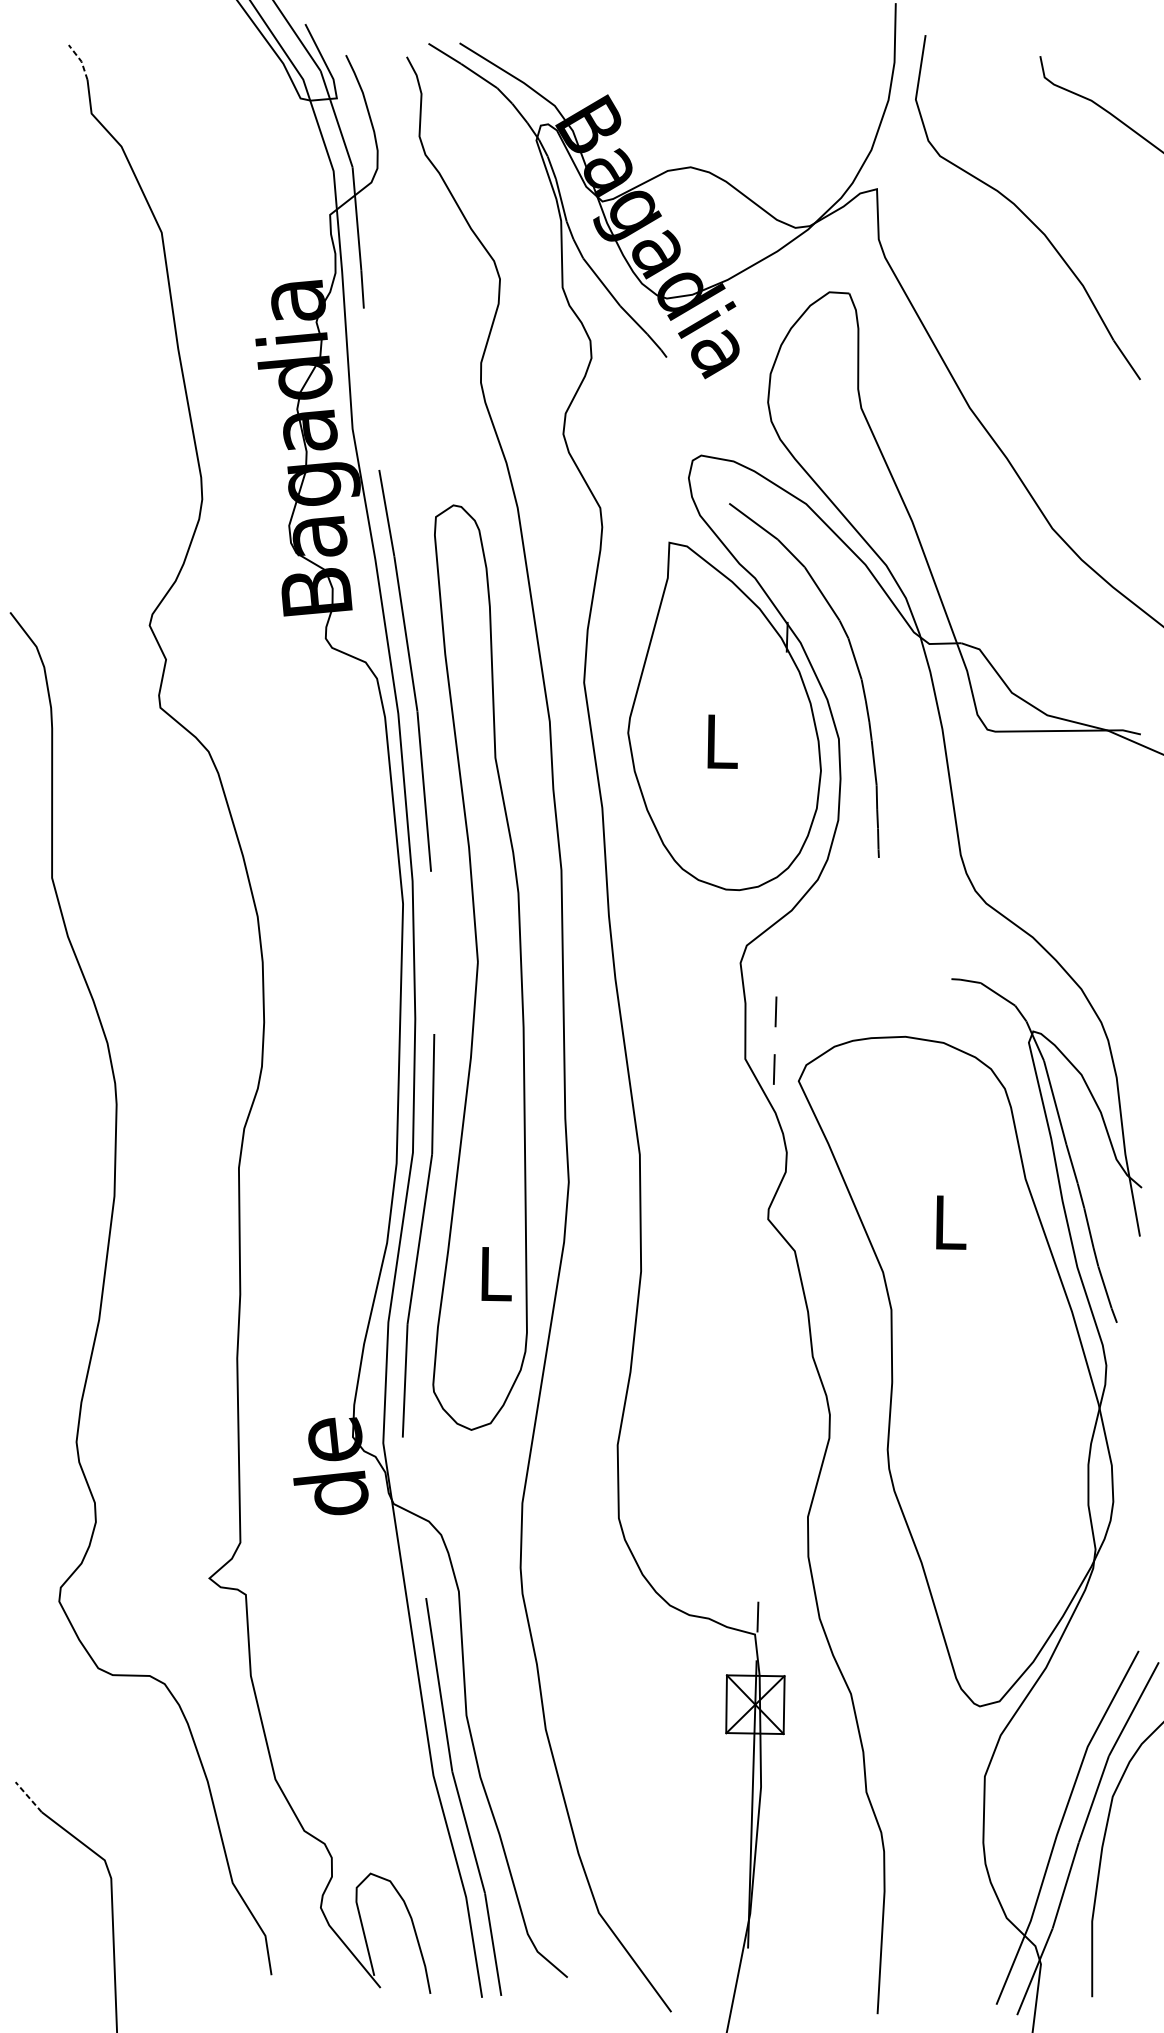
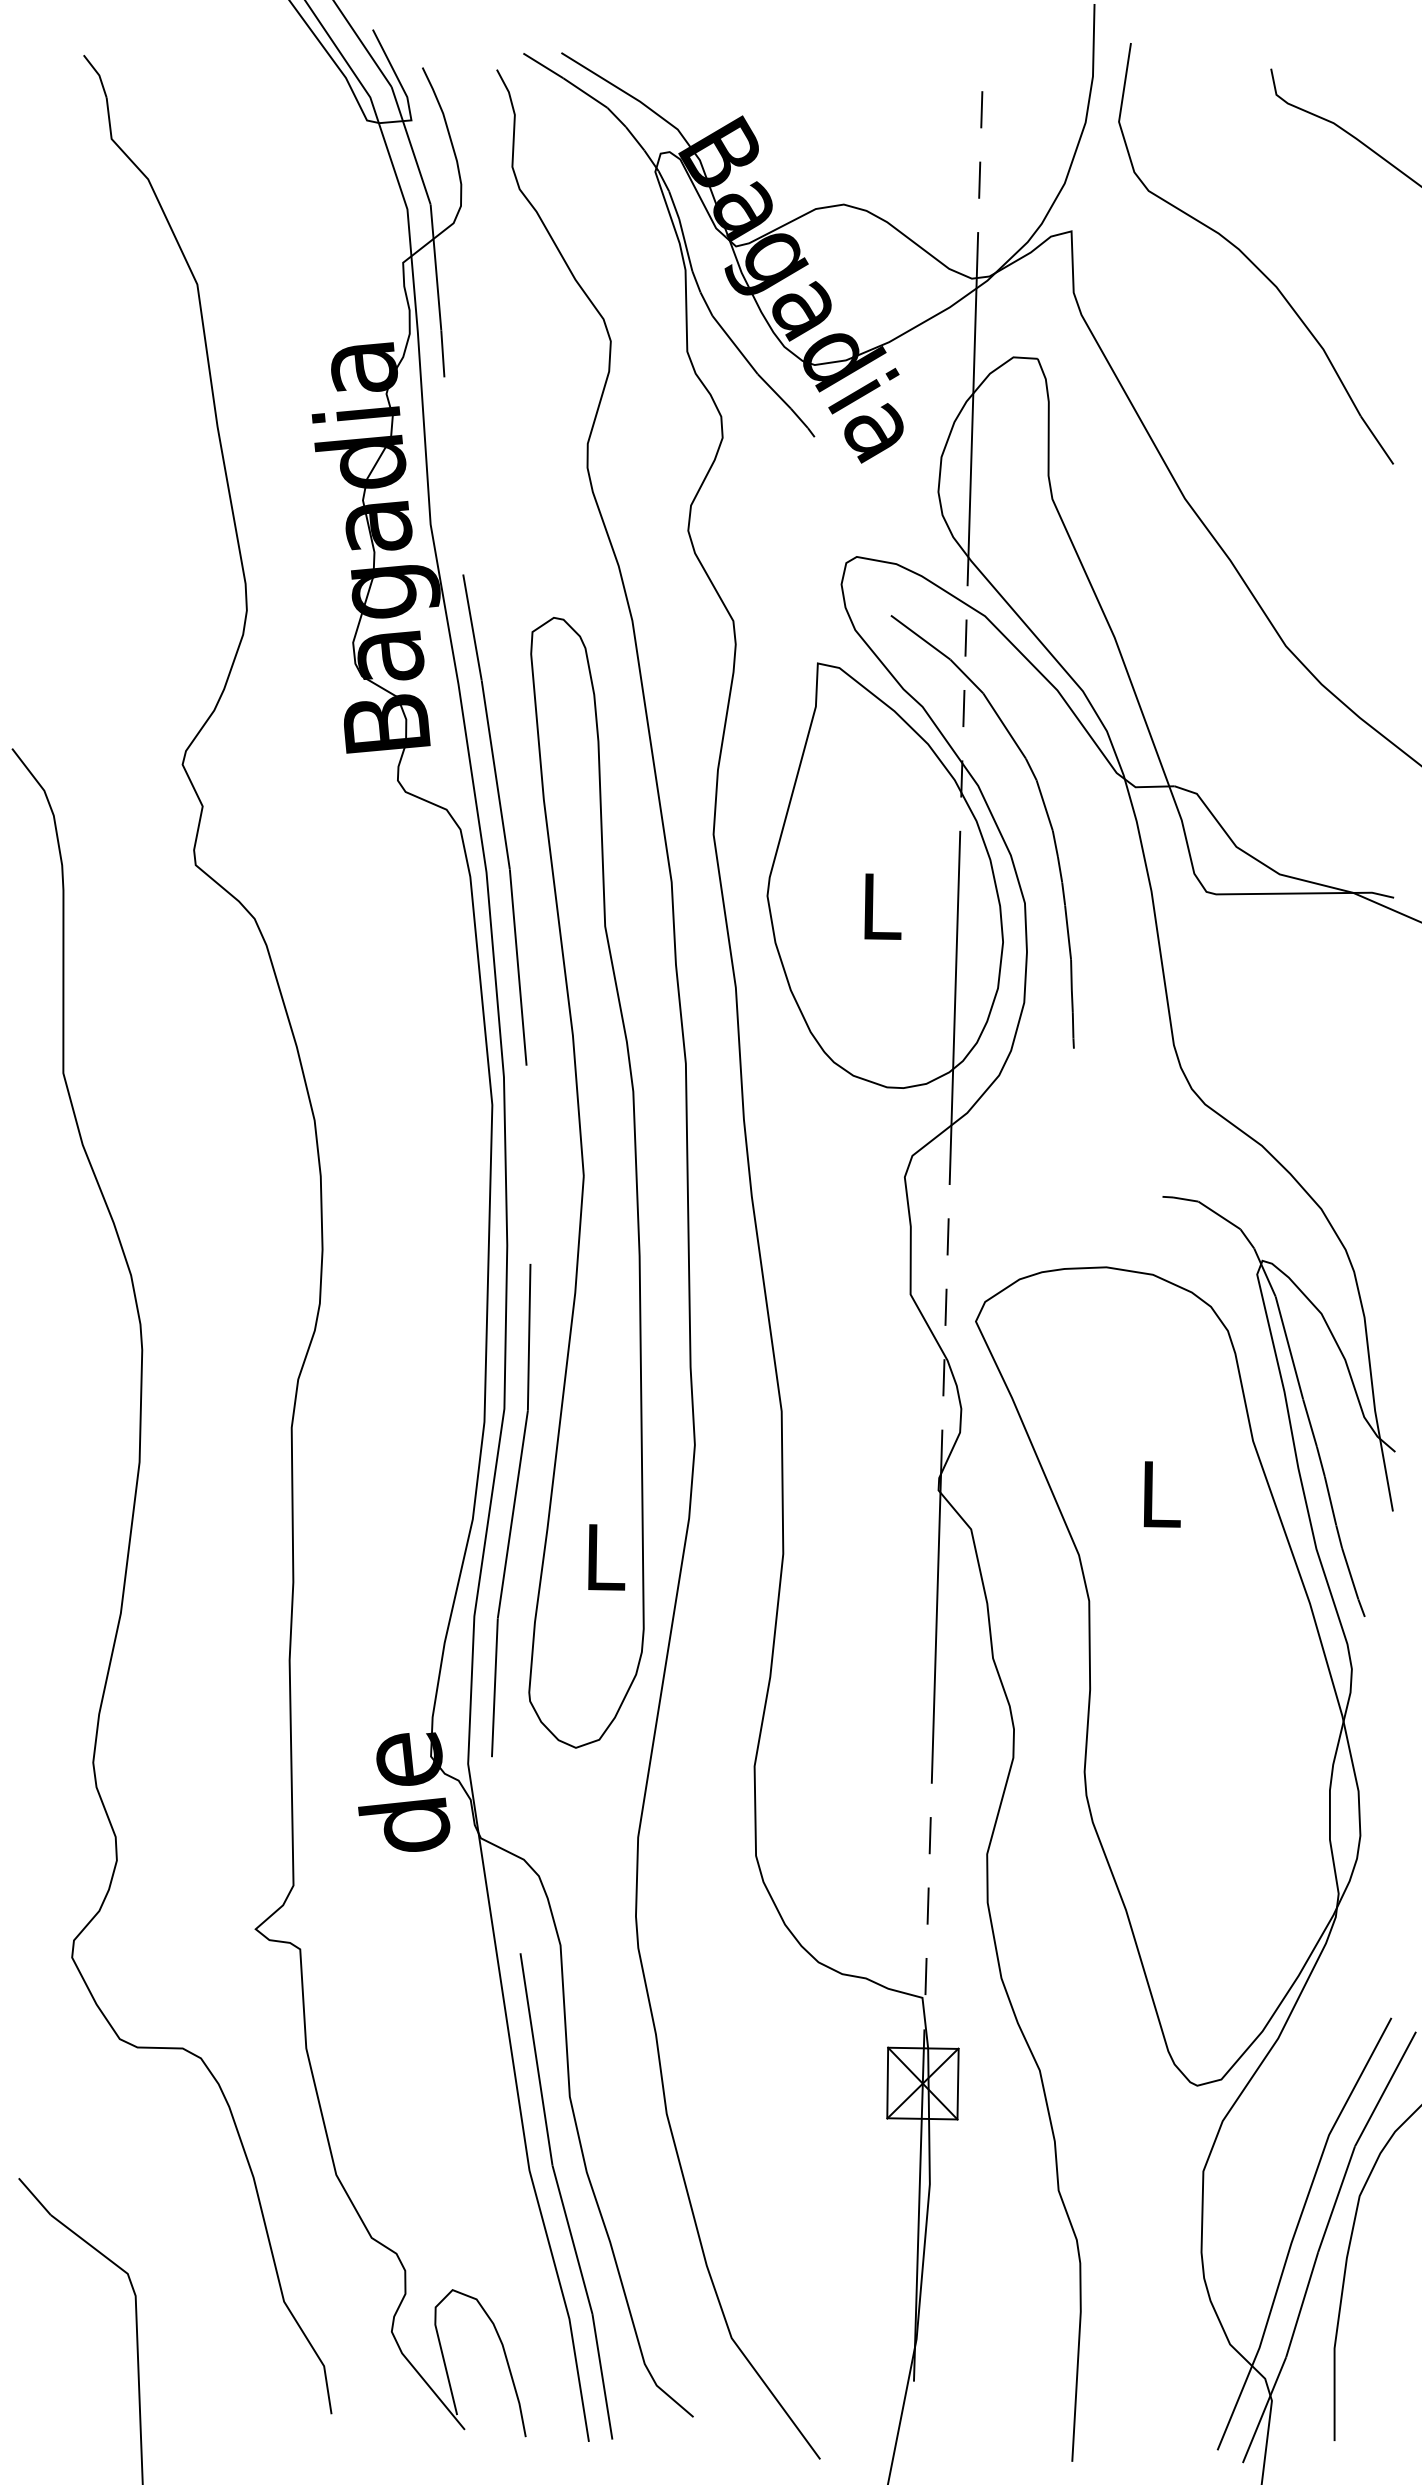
line: (80, 60) -> (98, 74), dashed -> solid
line: (803, 89) -> (981, 109), added
line: (801, 146) -> (979, 179), added
line: (795, 334) -> (972, 409), added
line: (790, 521) -> (965, 637), added
line: (788, 579) -> (963, 708), added
line: (781, 824) -> (954, 1007), added
line: (772, 1126) -> (943, 1377), added
line: (766, 1314) -> (936, 1606), added
line: (760, 1501) -> (929, 1835), added
line: (759, 1558) -> (927, 1905), added
line: (28, 1797) -> (34, 2196), dashed -> solid

